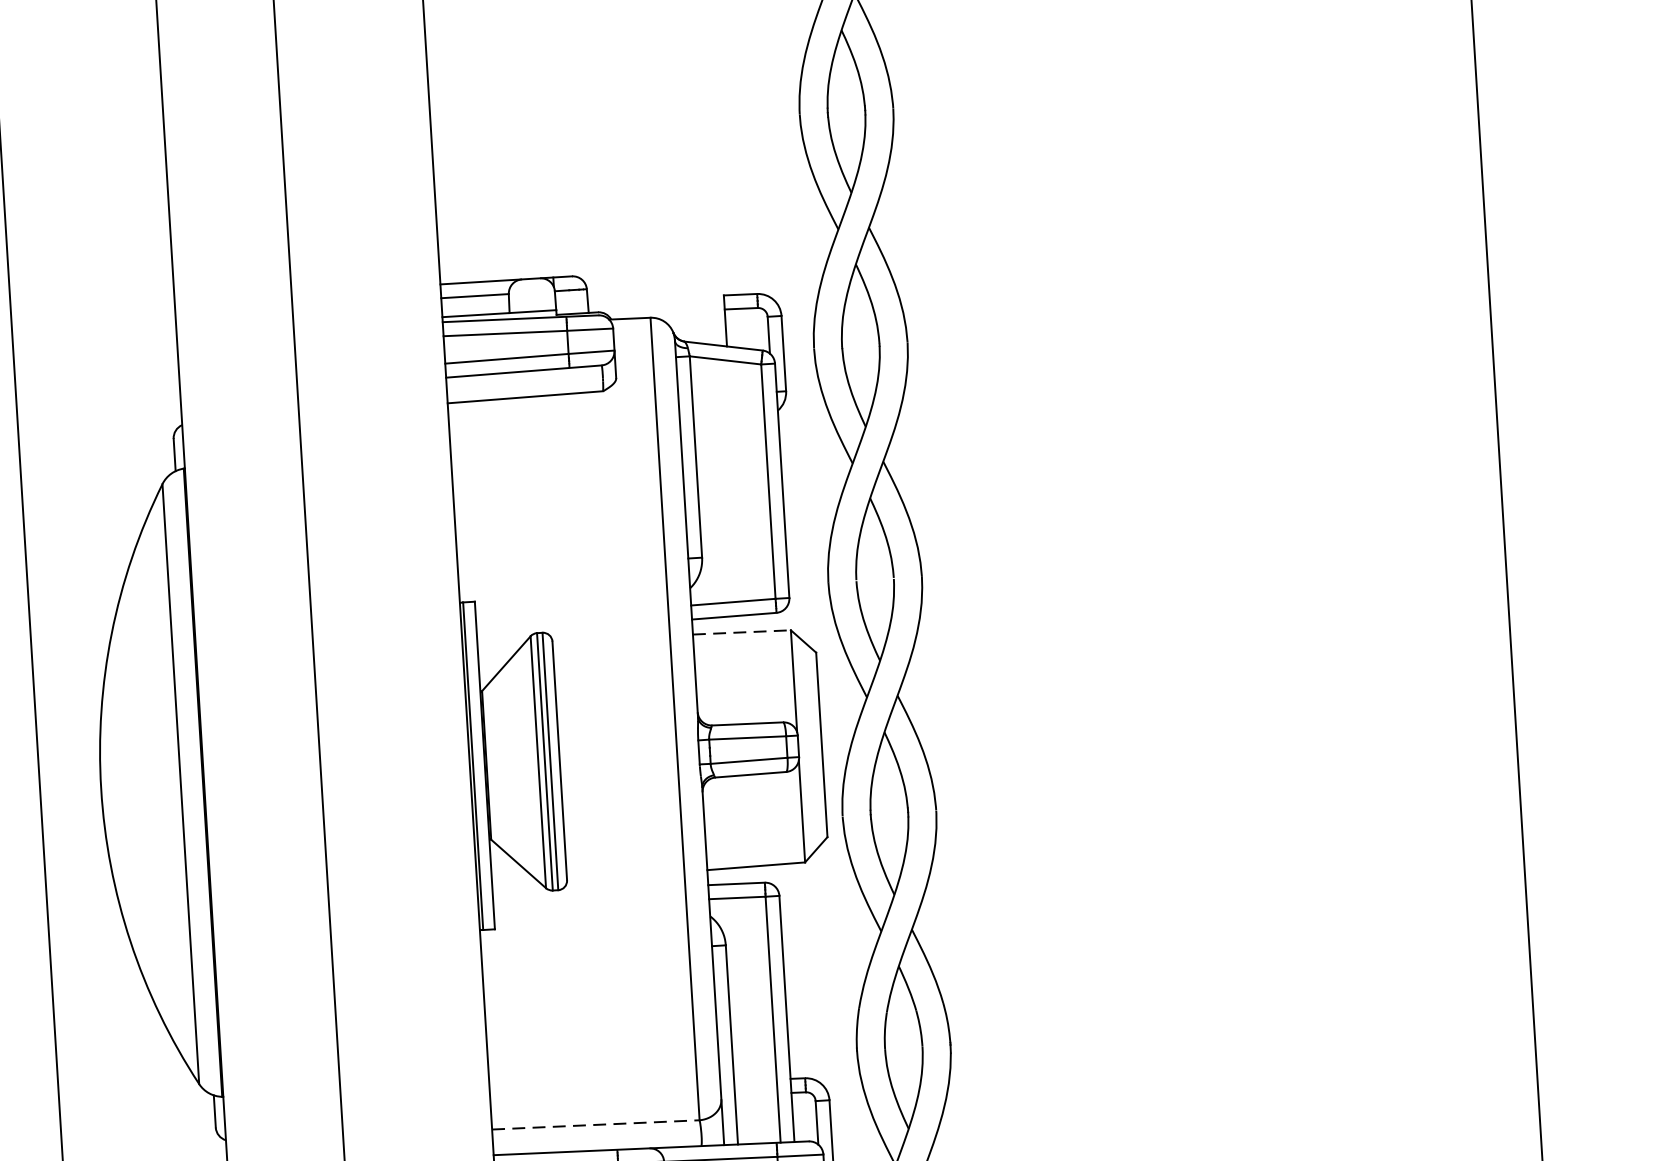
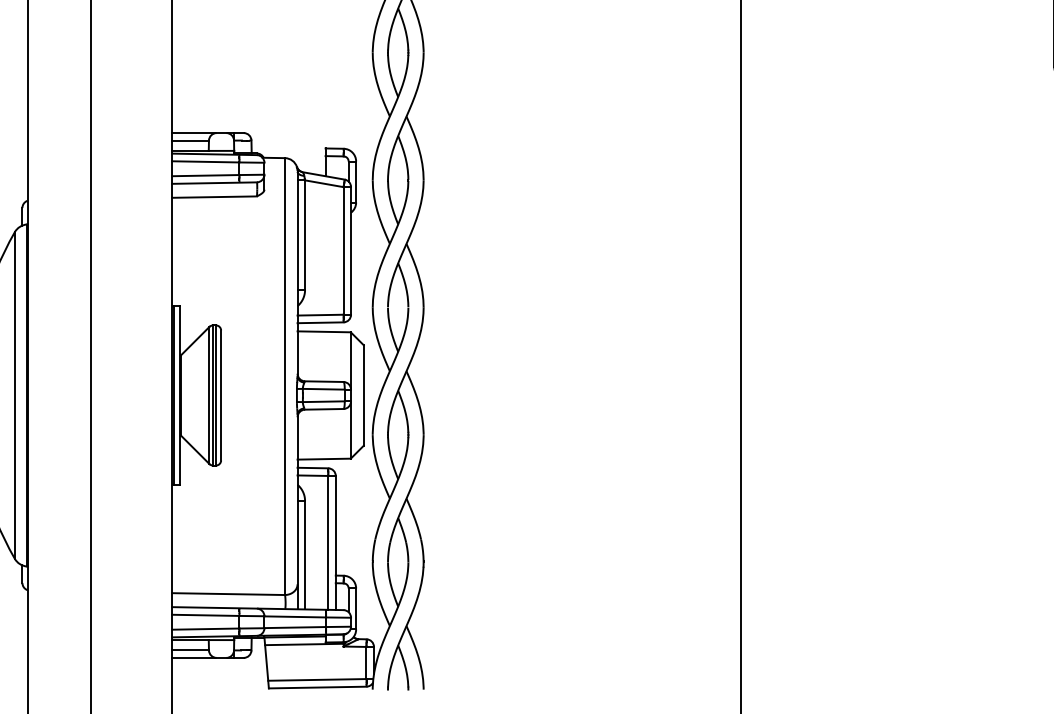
line: (742, 631) -> (324, 331), dashed -> solid
line: (597, 1125) -> (229, 594), dashed -> solid

